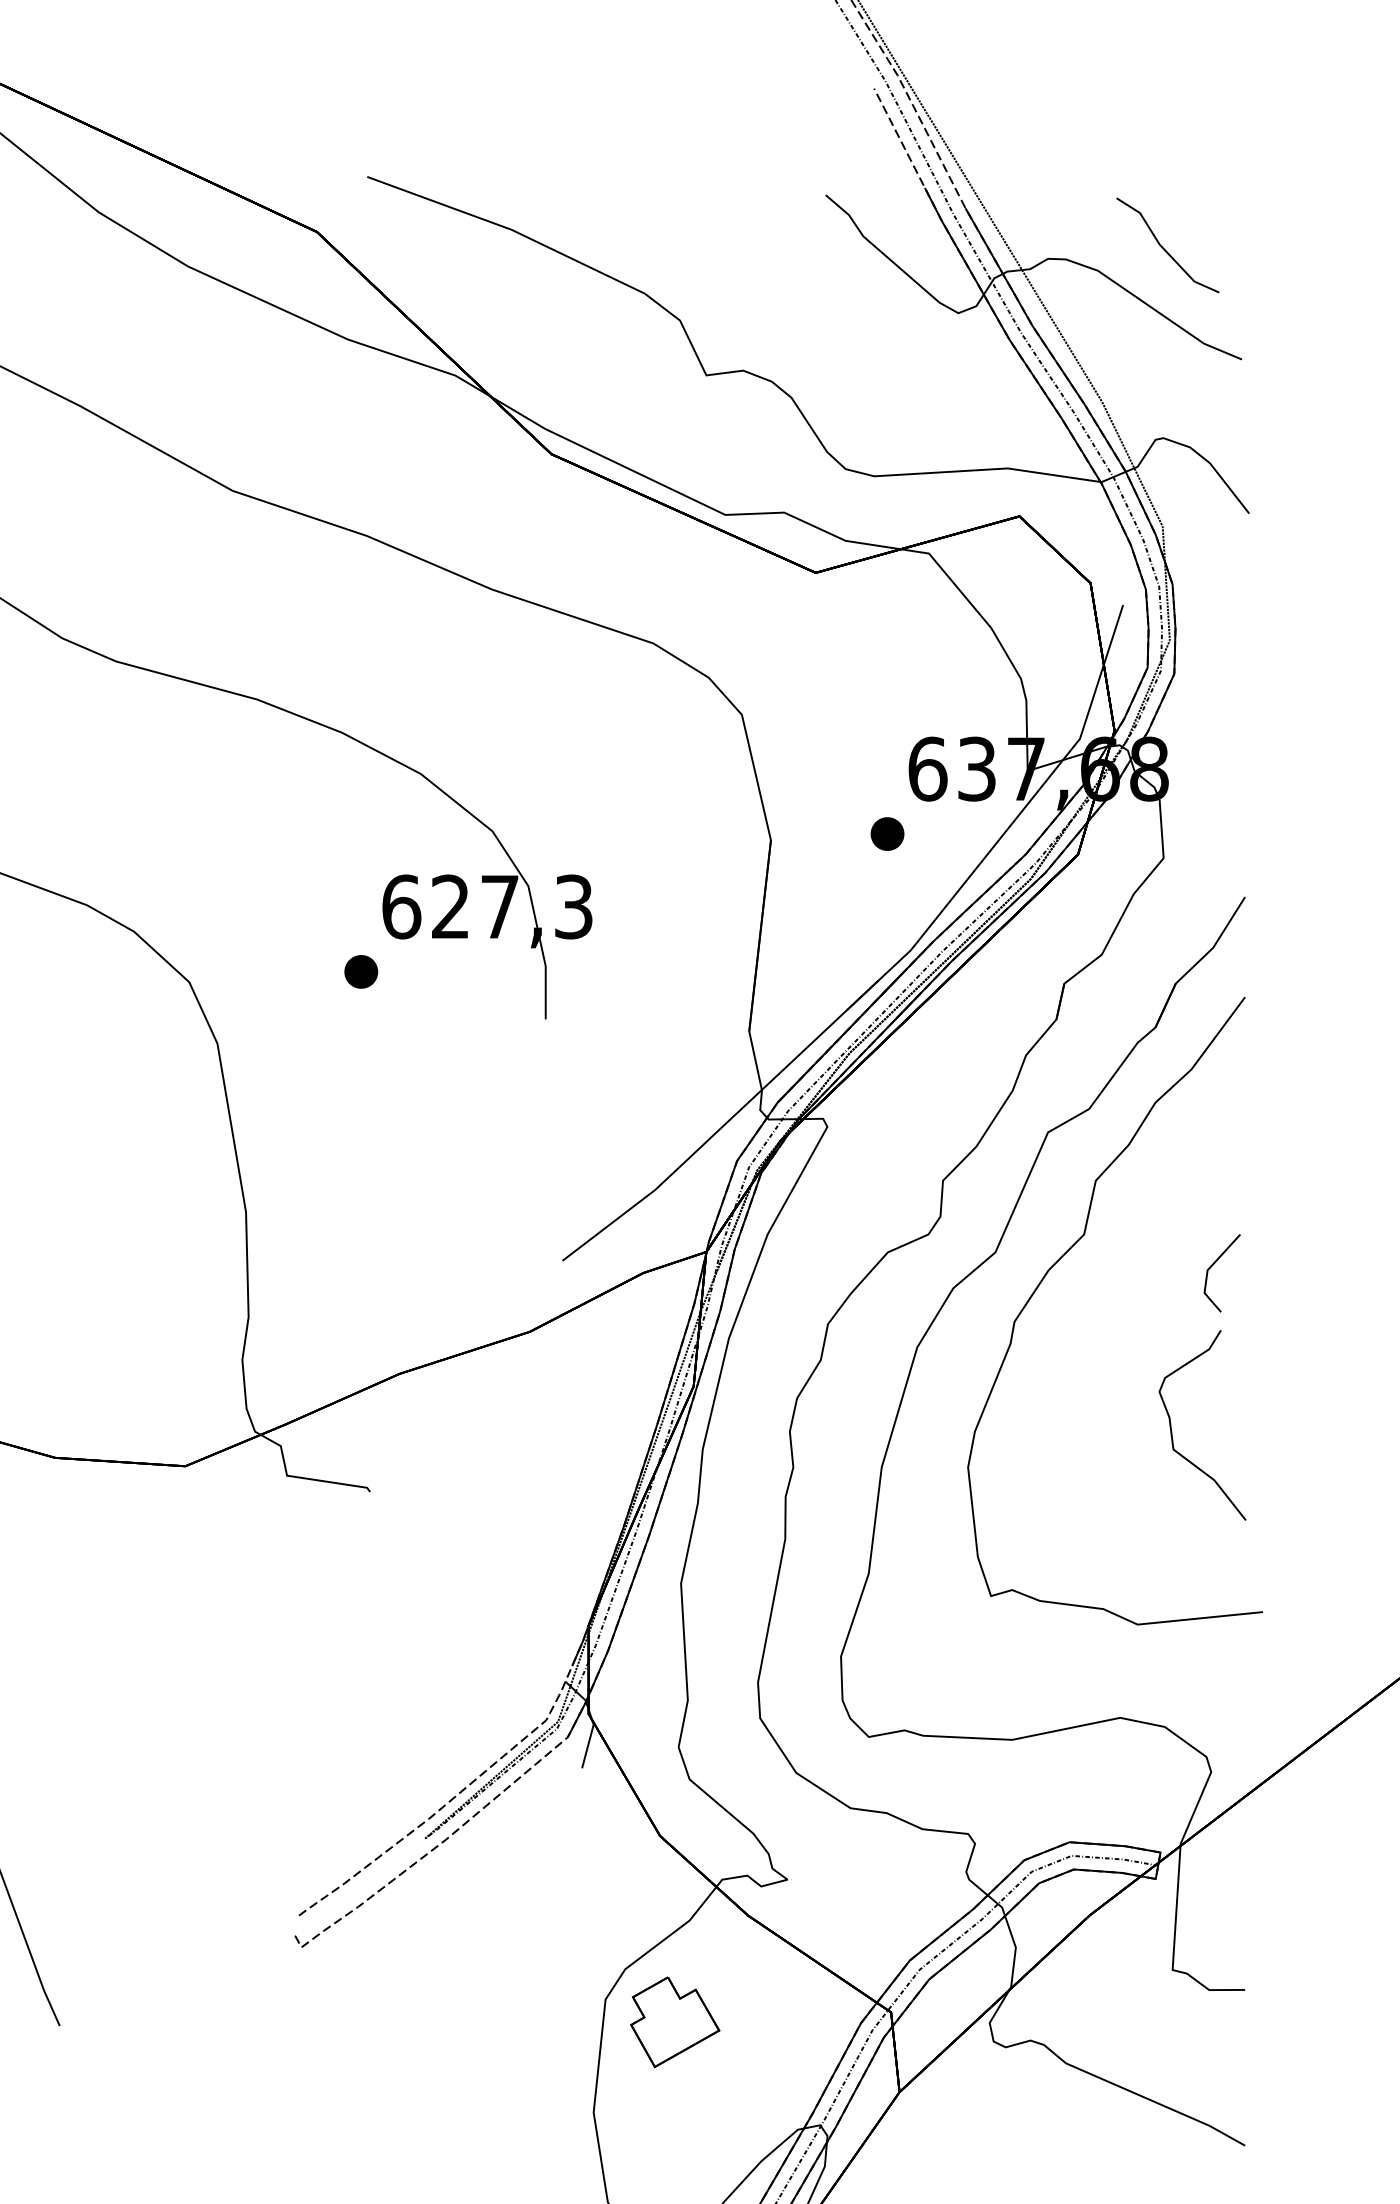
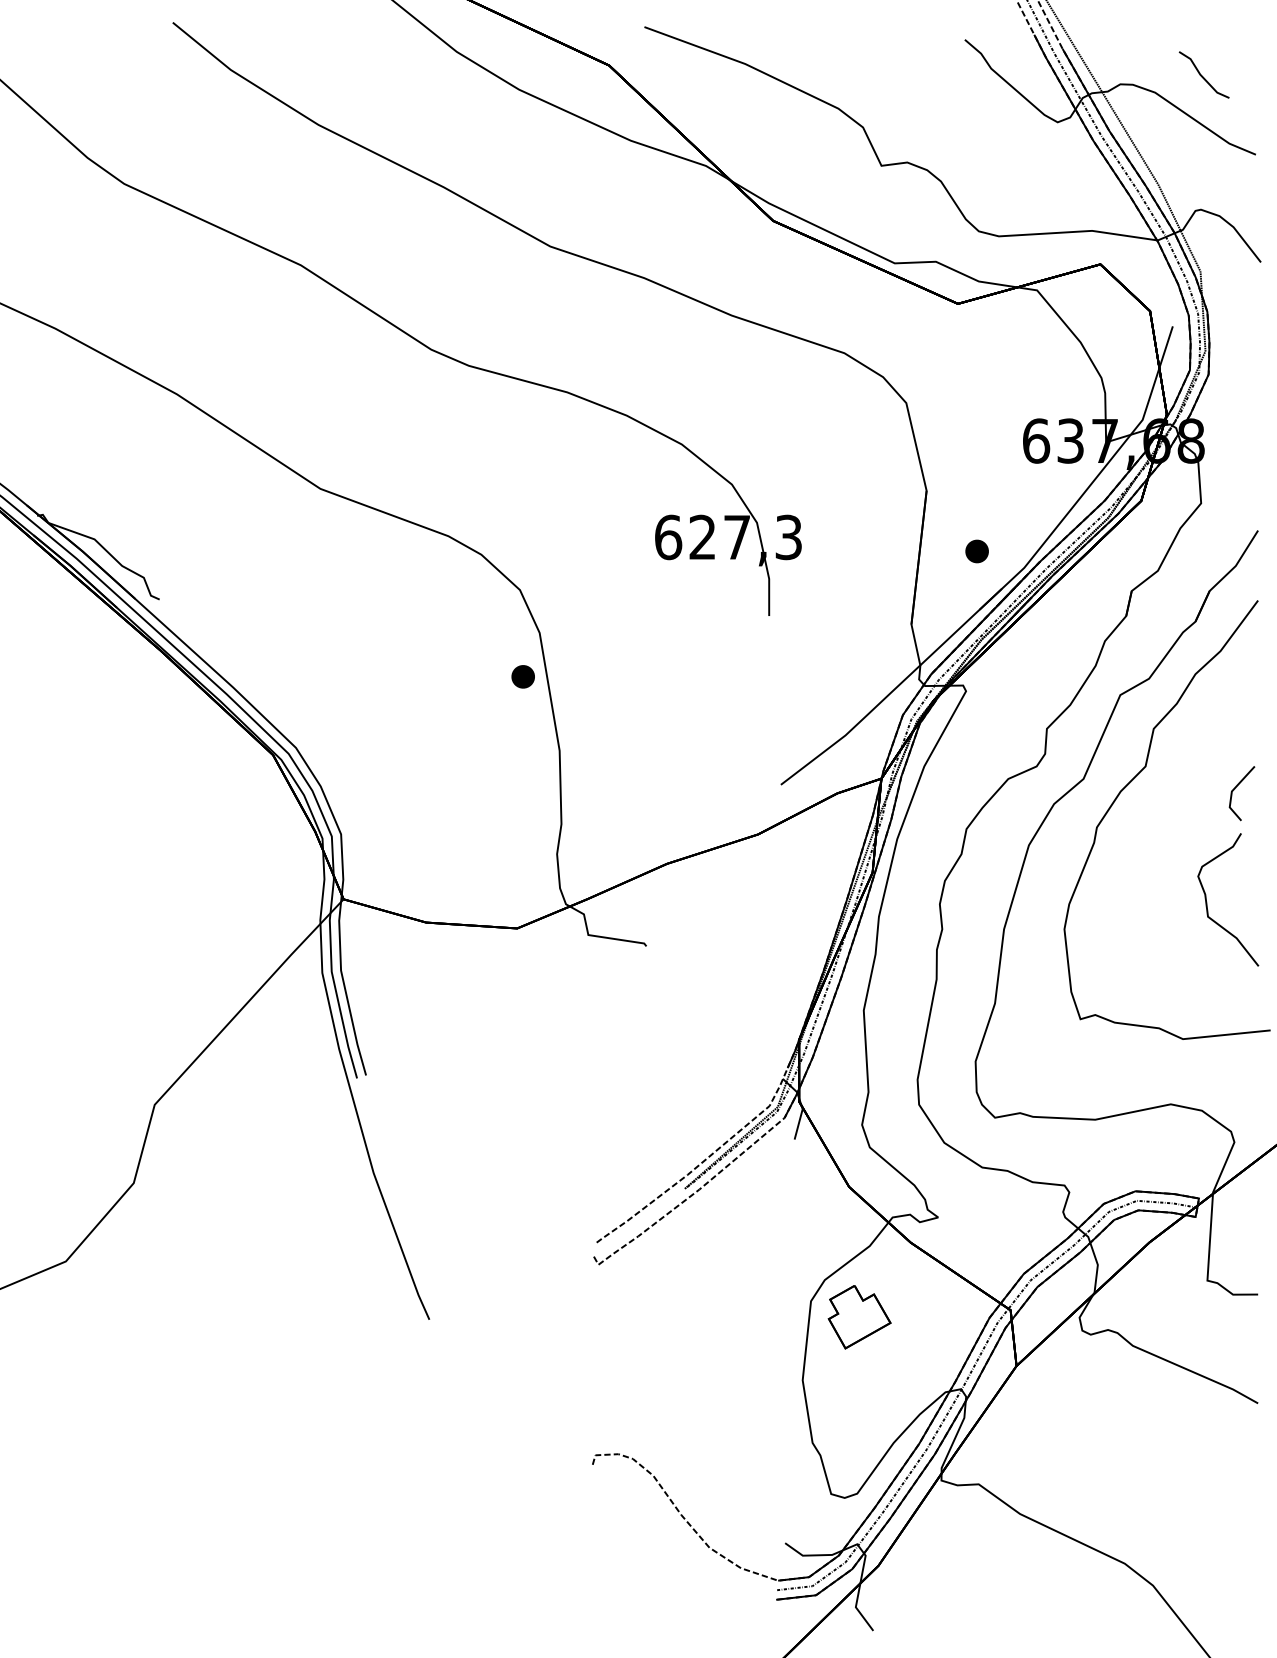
part: (1168, 244) -> (1204, 74), size x0.7
part: (886, 834) -> (976, 551), moved
part: (360, 971) -> (522, 676), moved

